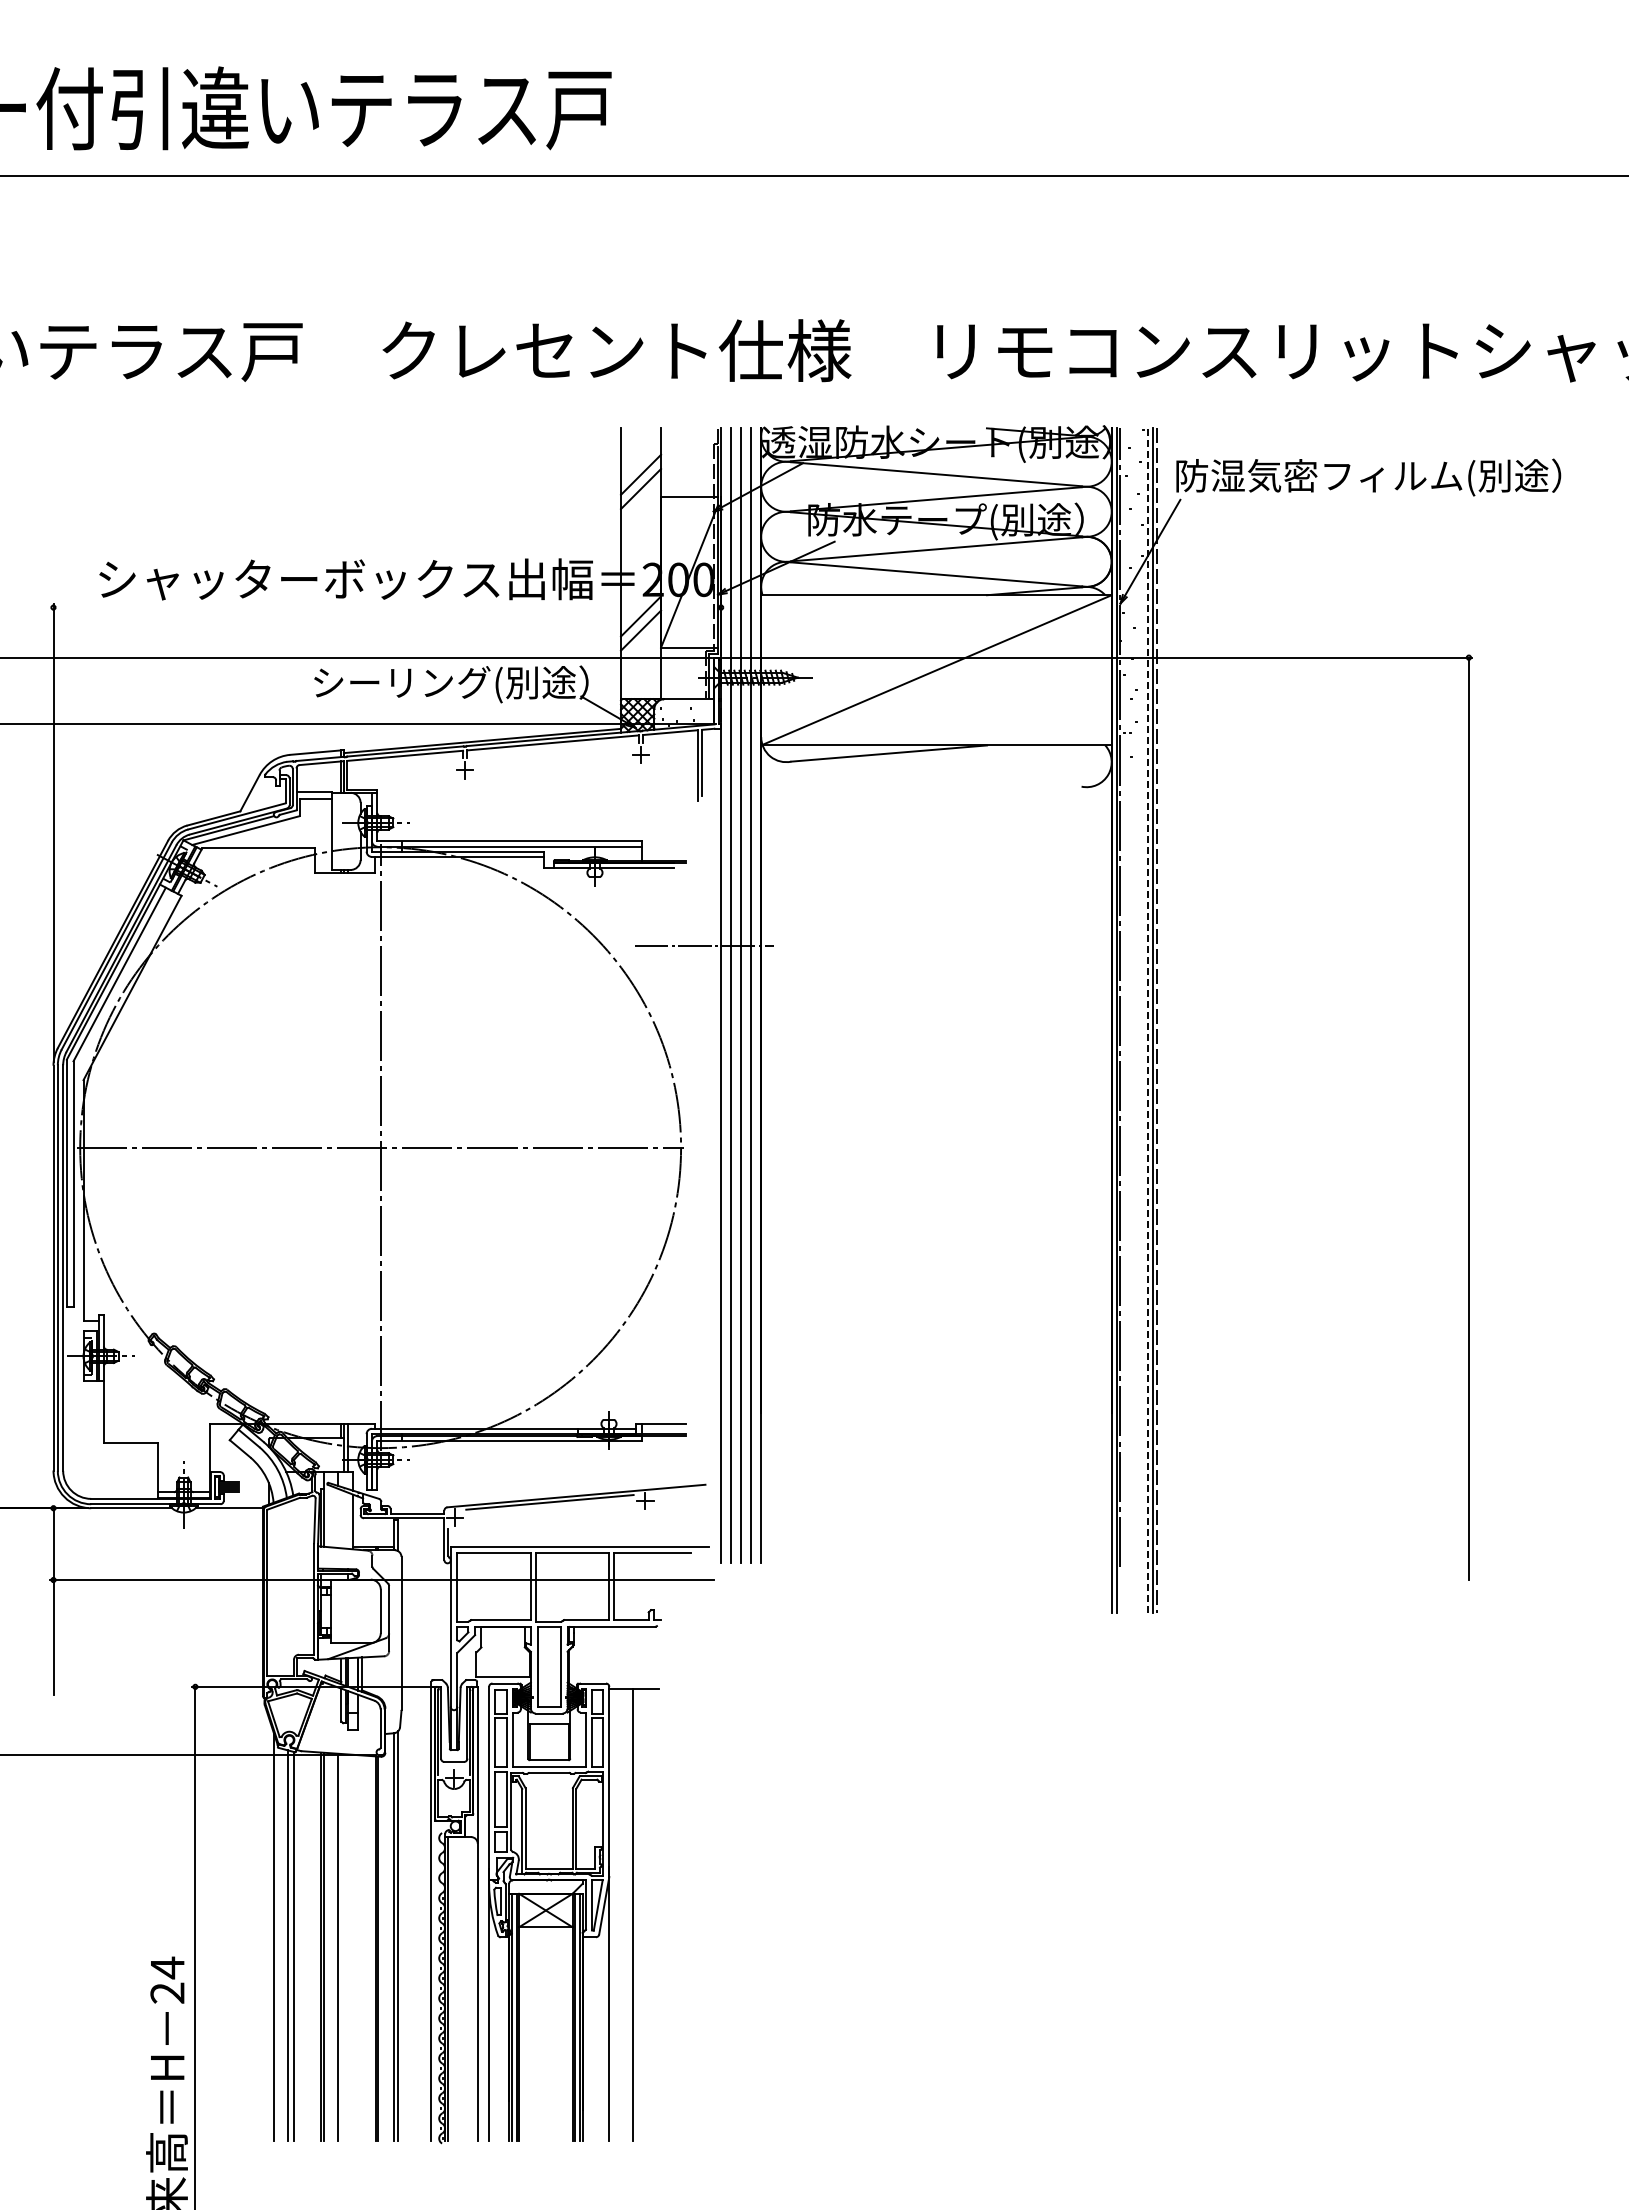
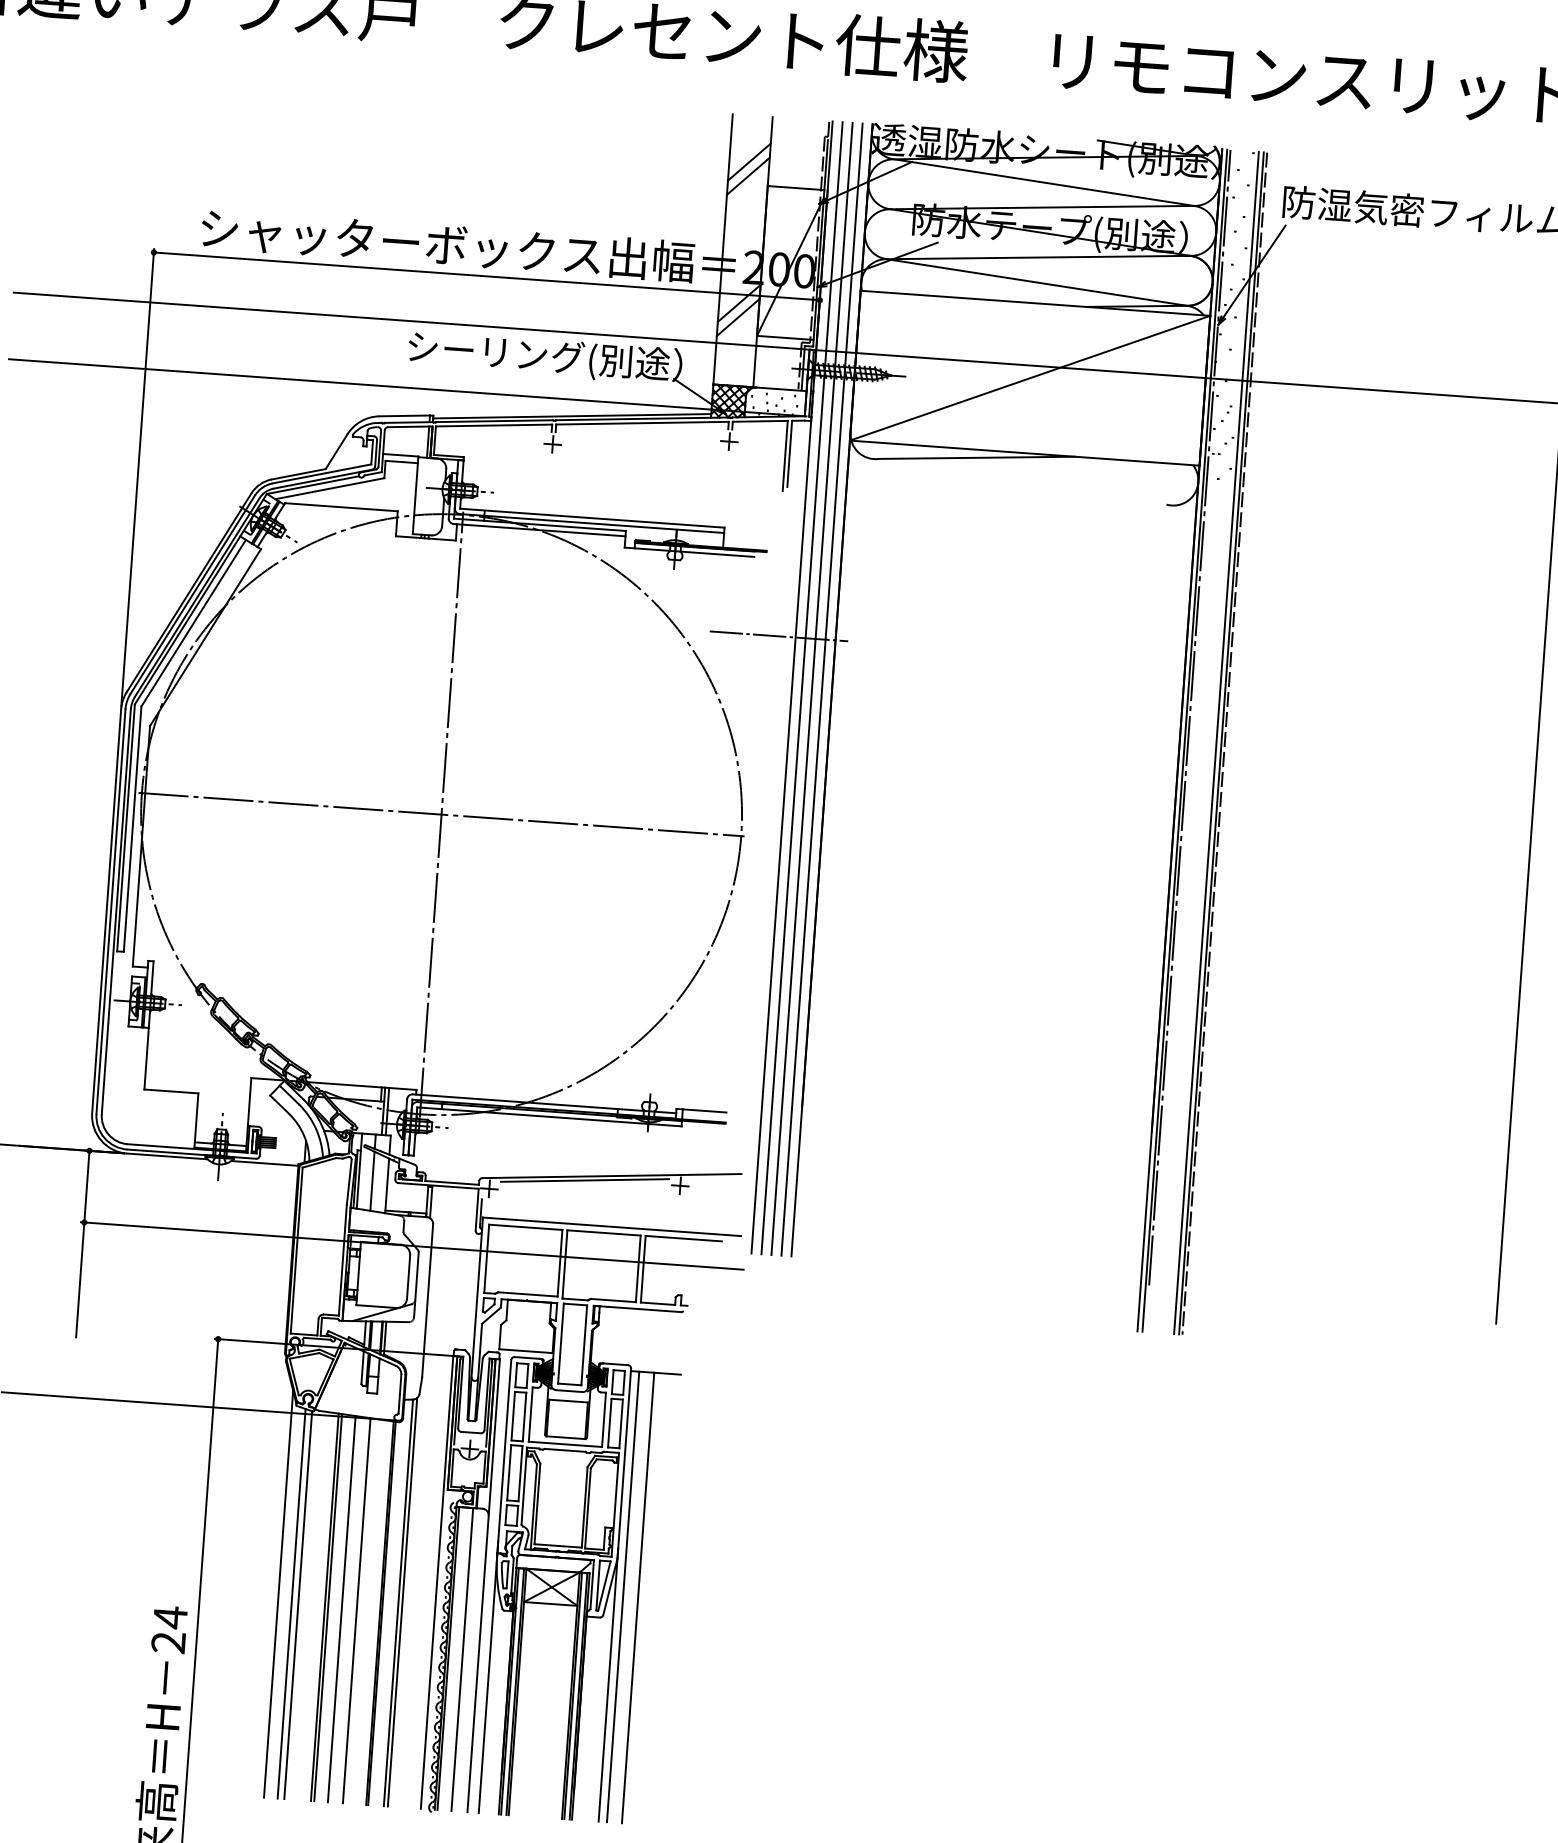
line: (387, 607) -> (487, 276), added
line: (1148, 1020) -> (1216, 742), dashed -> solid
line: (337, 1518) -> (372, 1181), added
line: (617, 1914) -> (622, 1596), added
line: (352, 1947) -> (356, 1610), added
line: (461, 1988) -> (462, 1659), added

